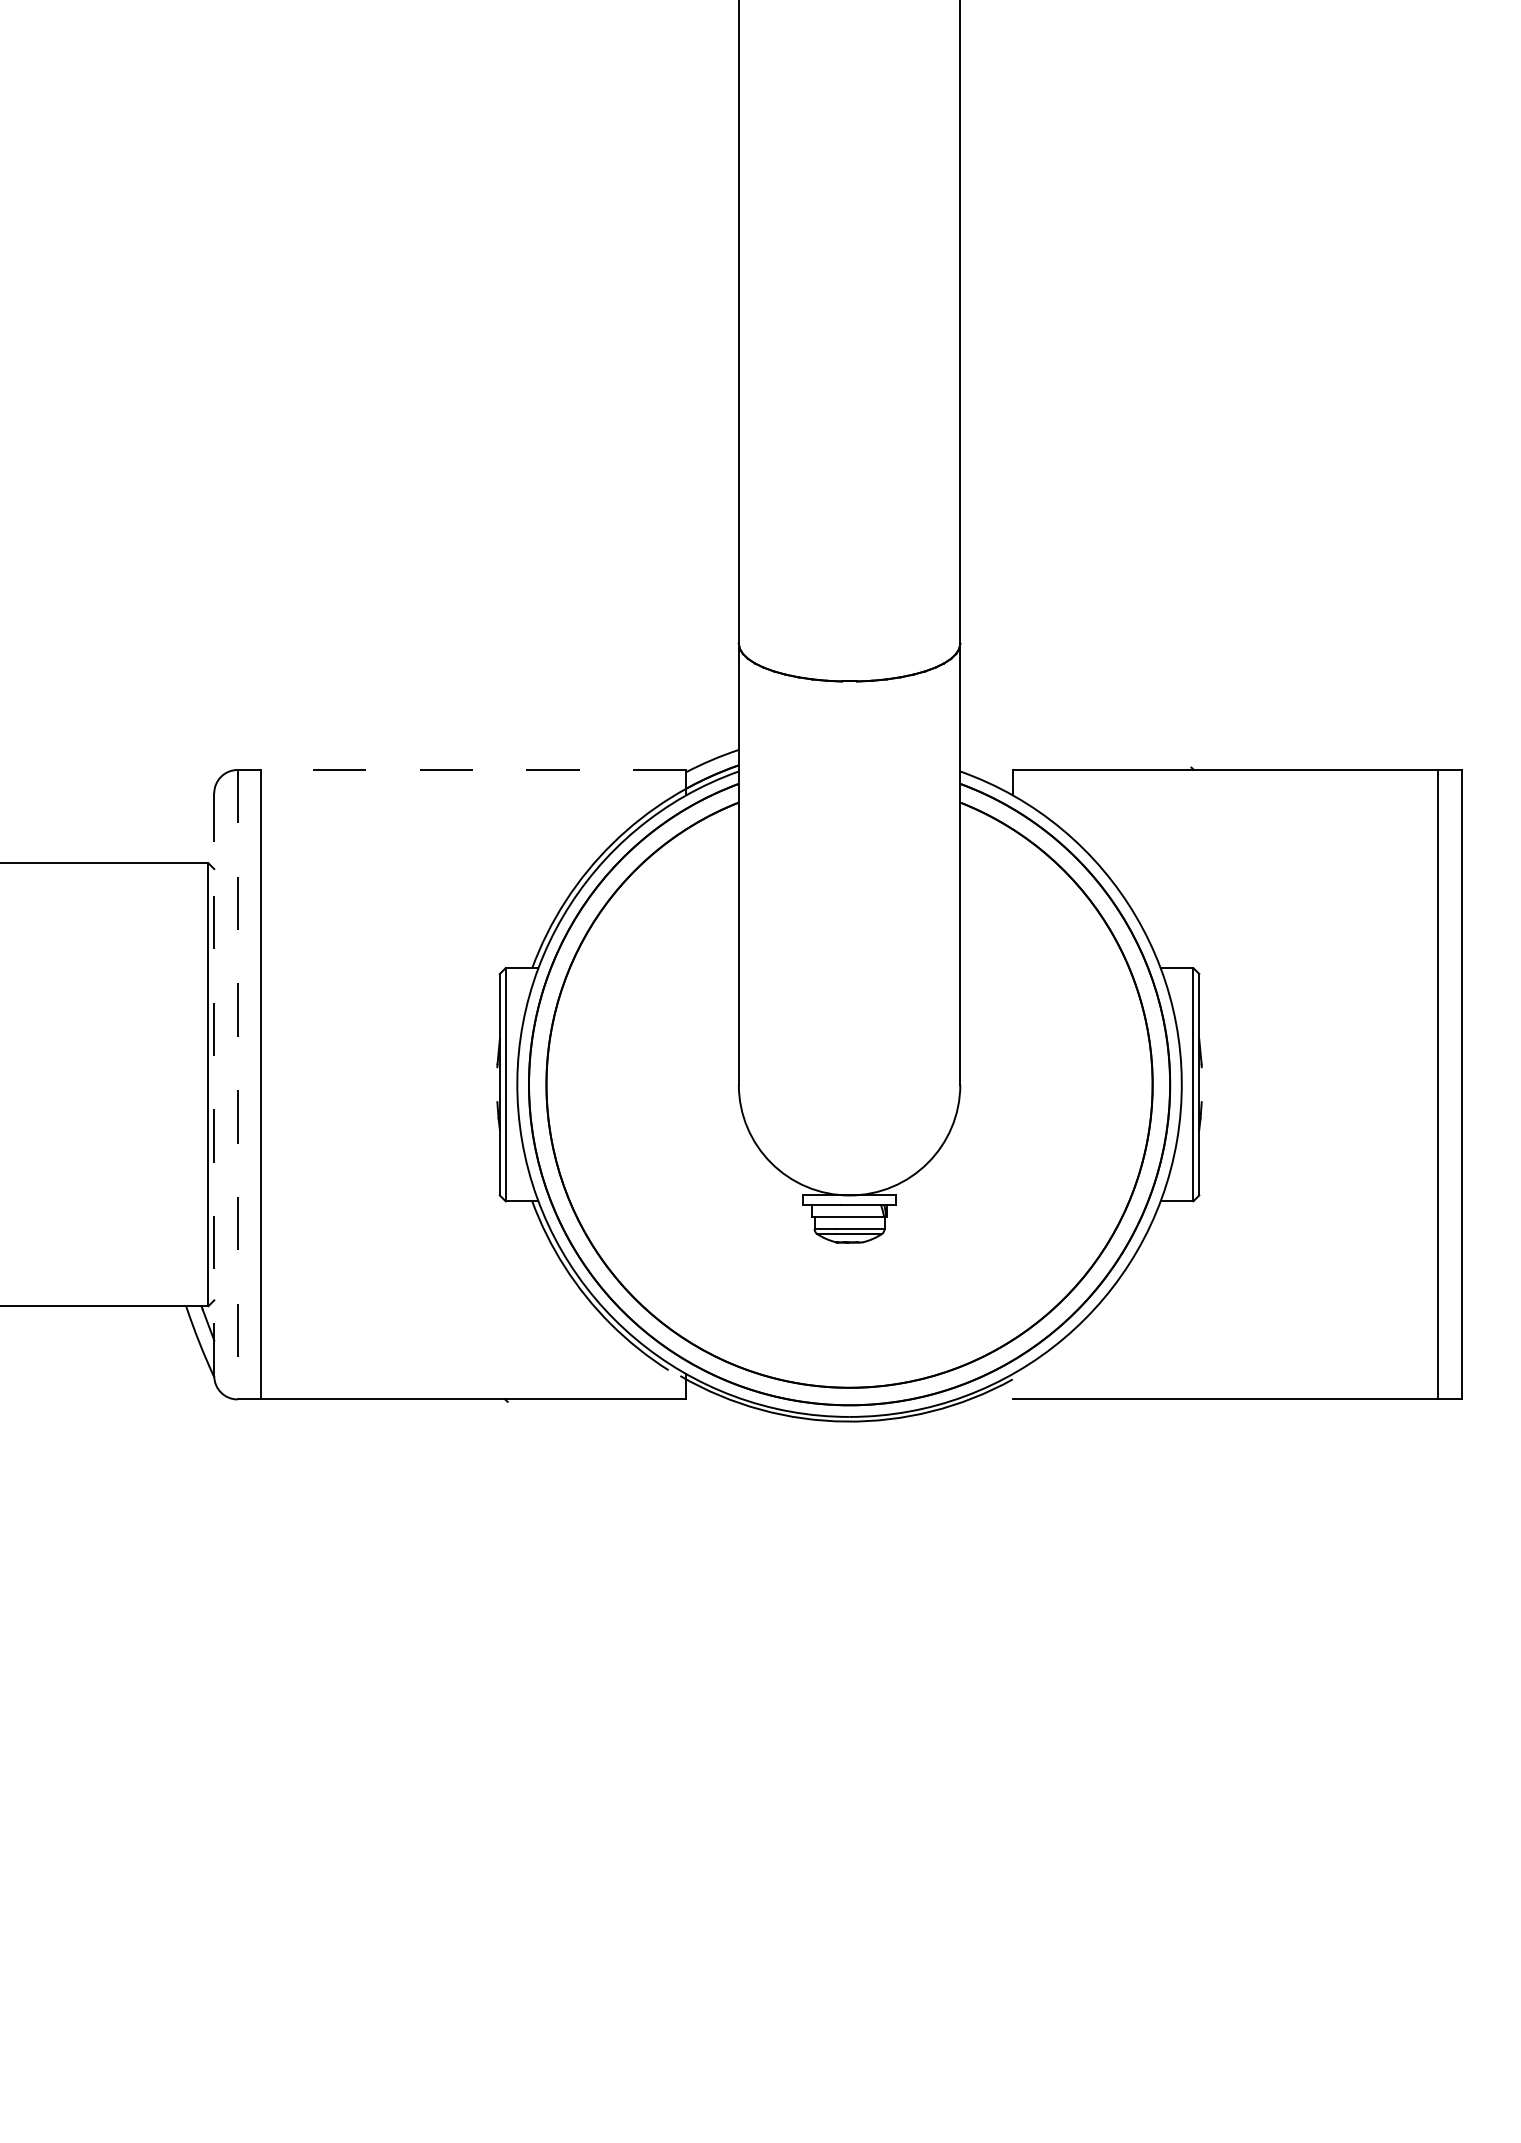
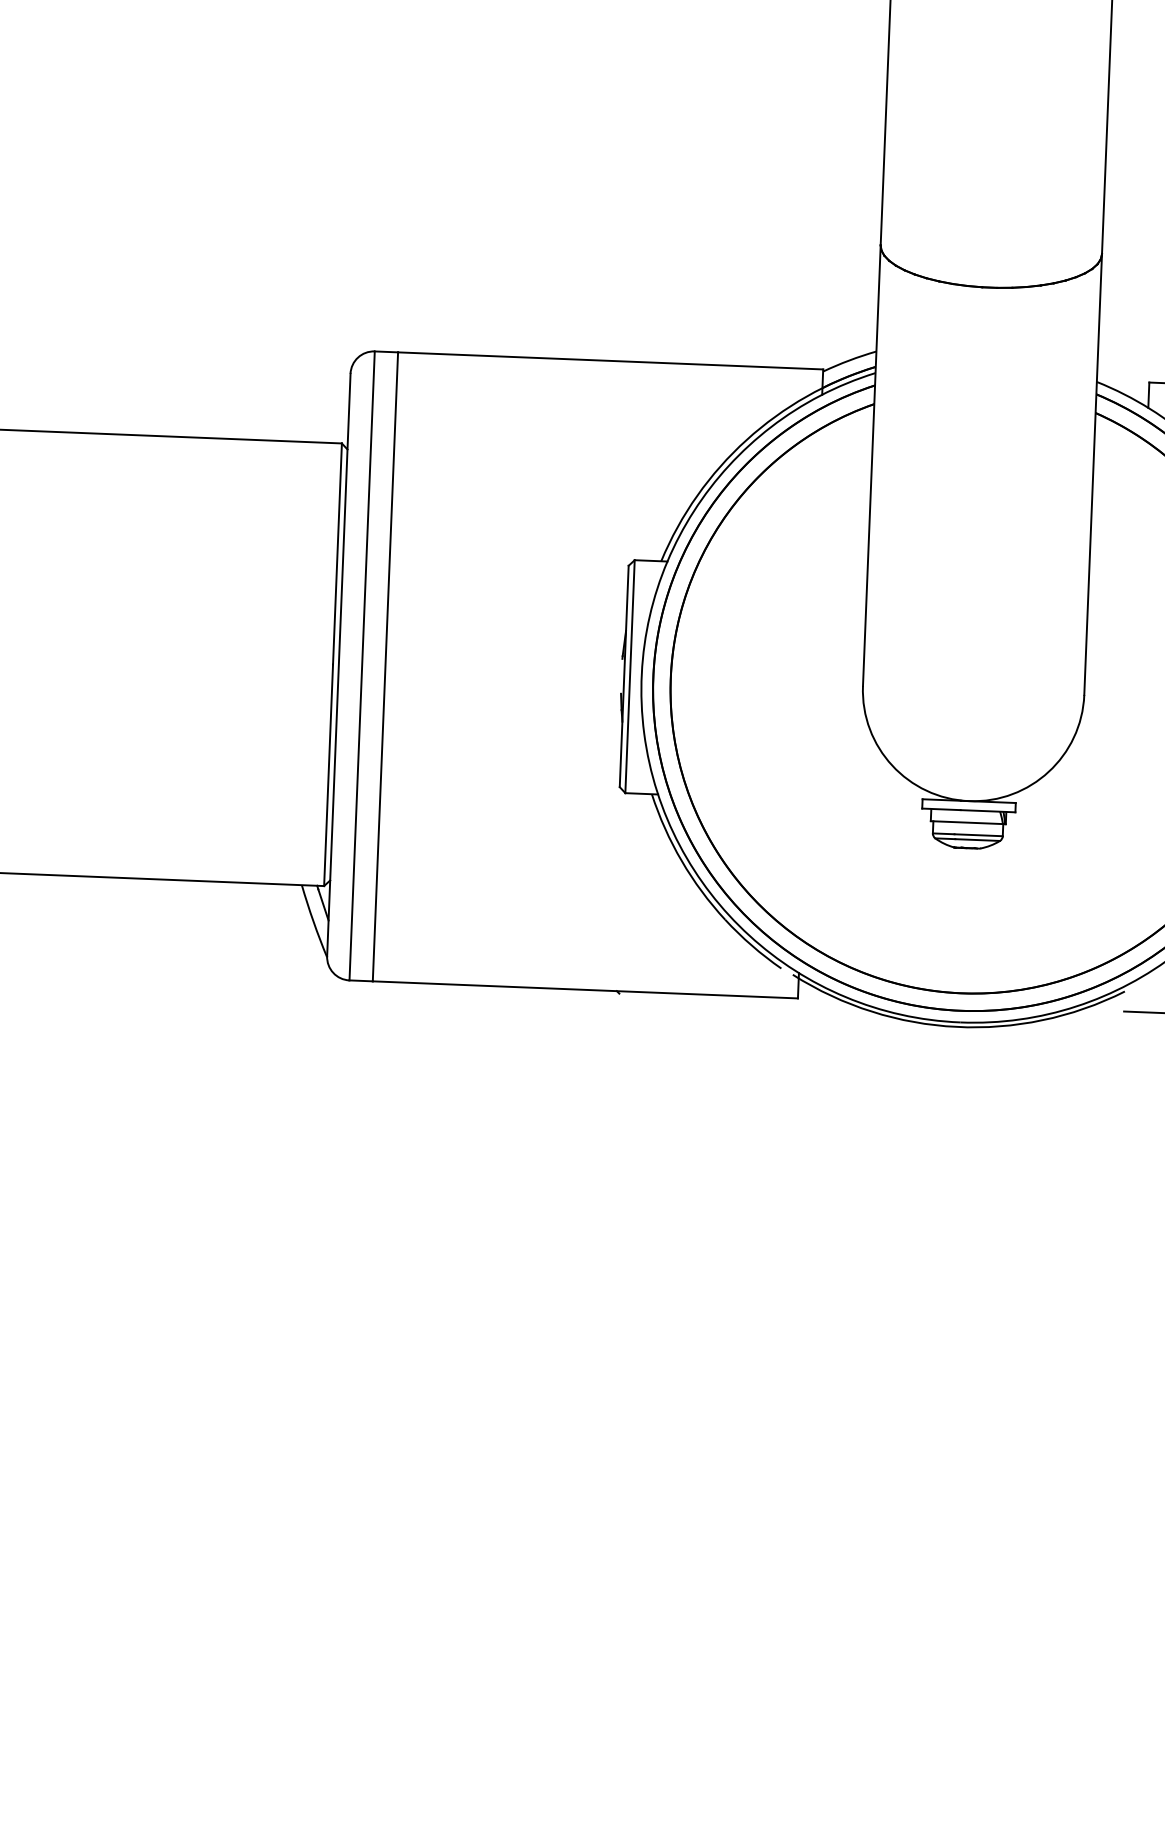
line: (473, 769) -> (610, 360), dashed -> solid
line: (214, 1084) -> (339, 664), dashed -> solid
line: (237, 1084) -> (362, 665), dashed -> solid

